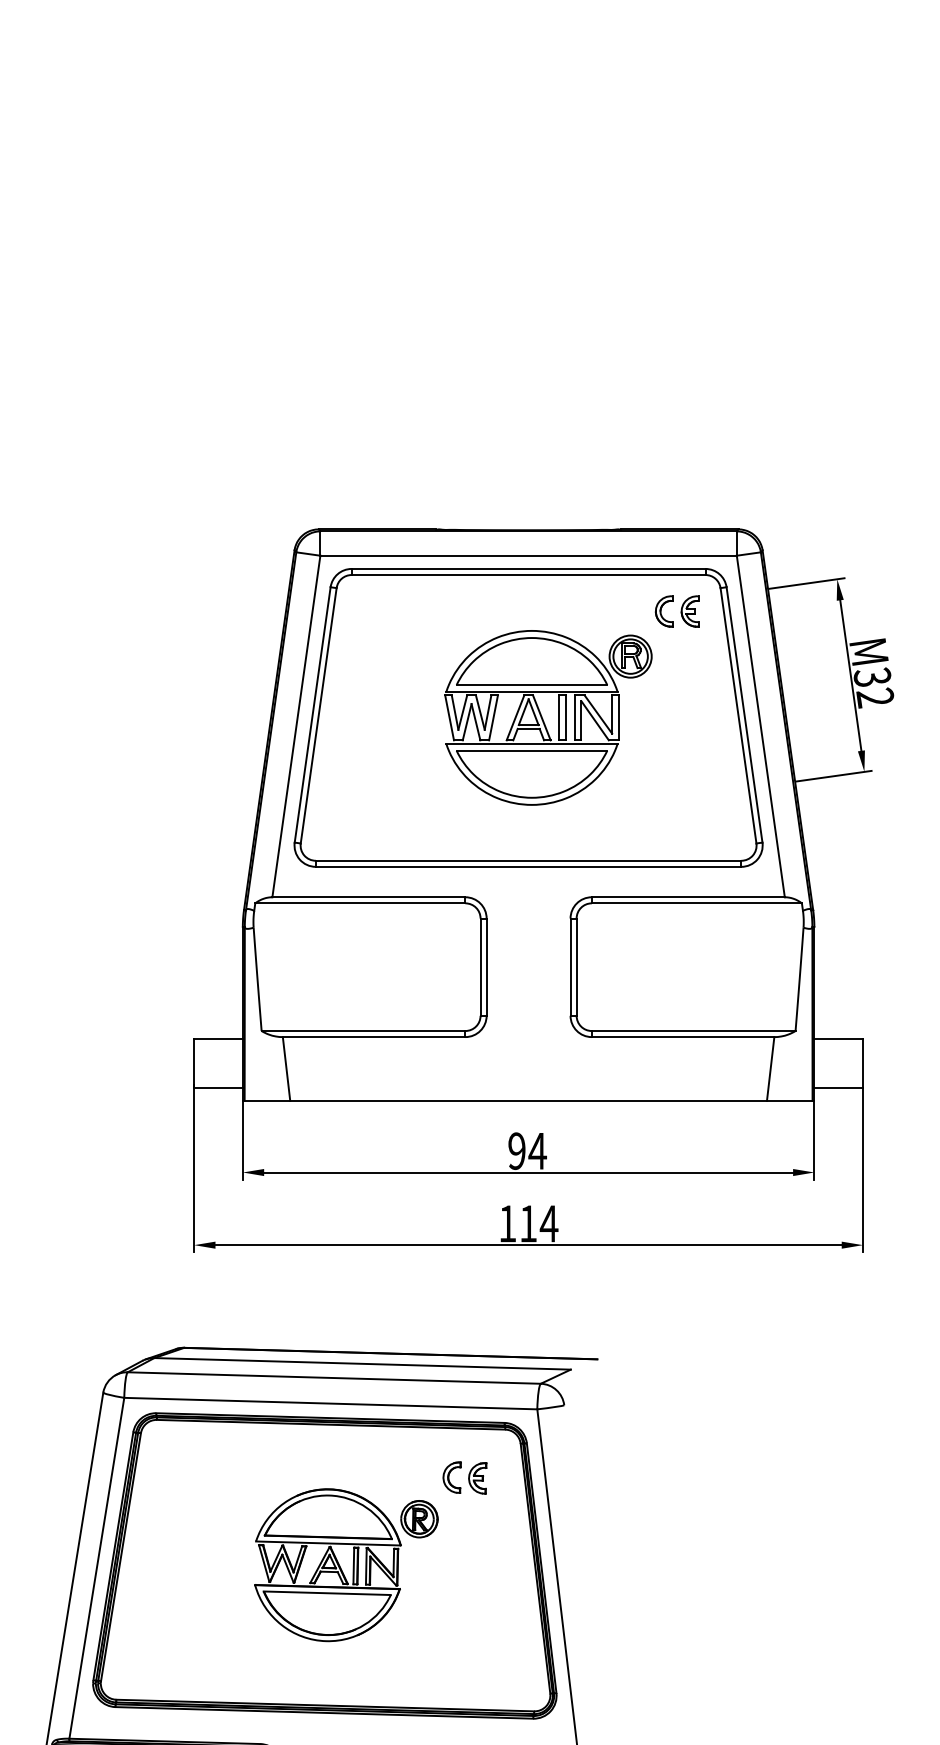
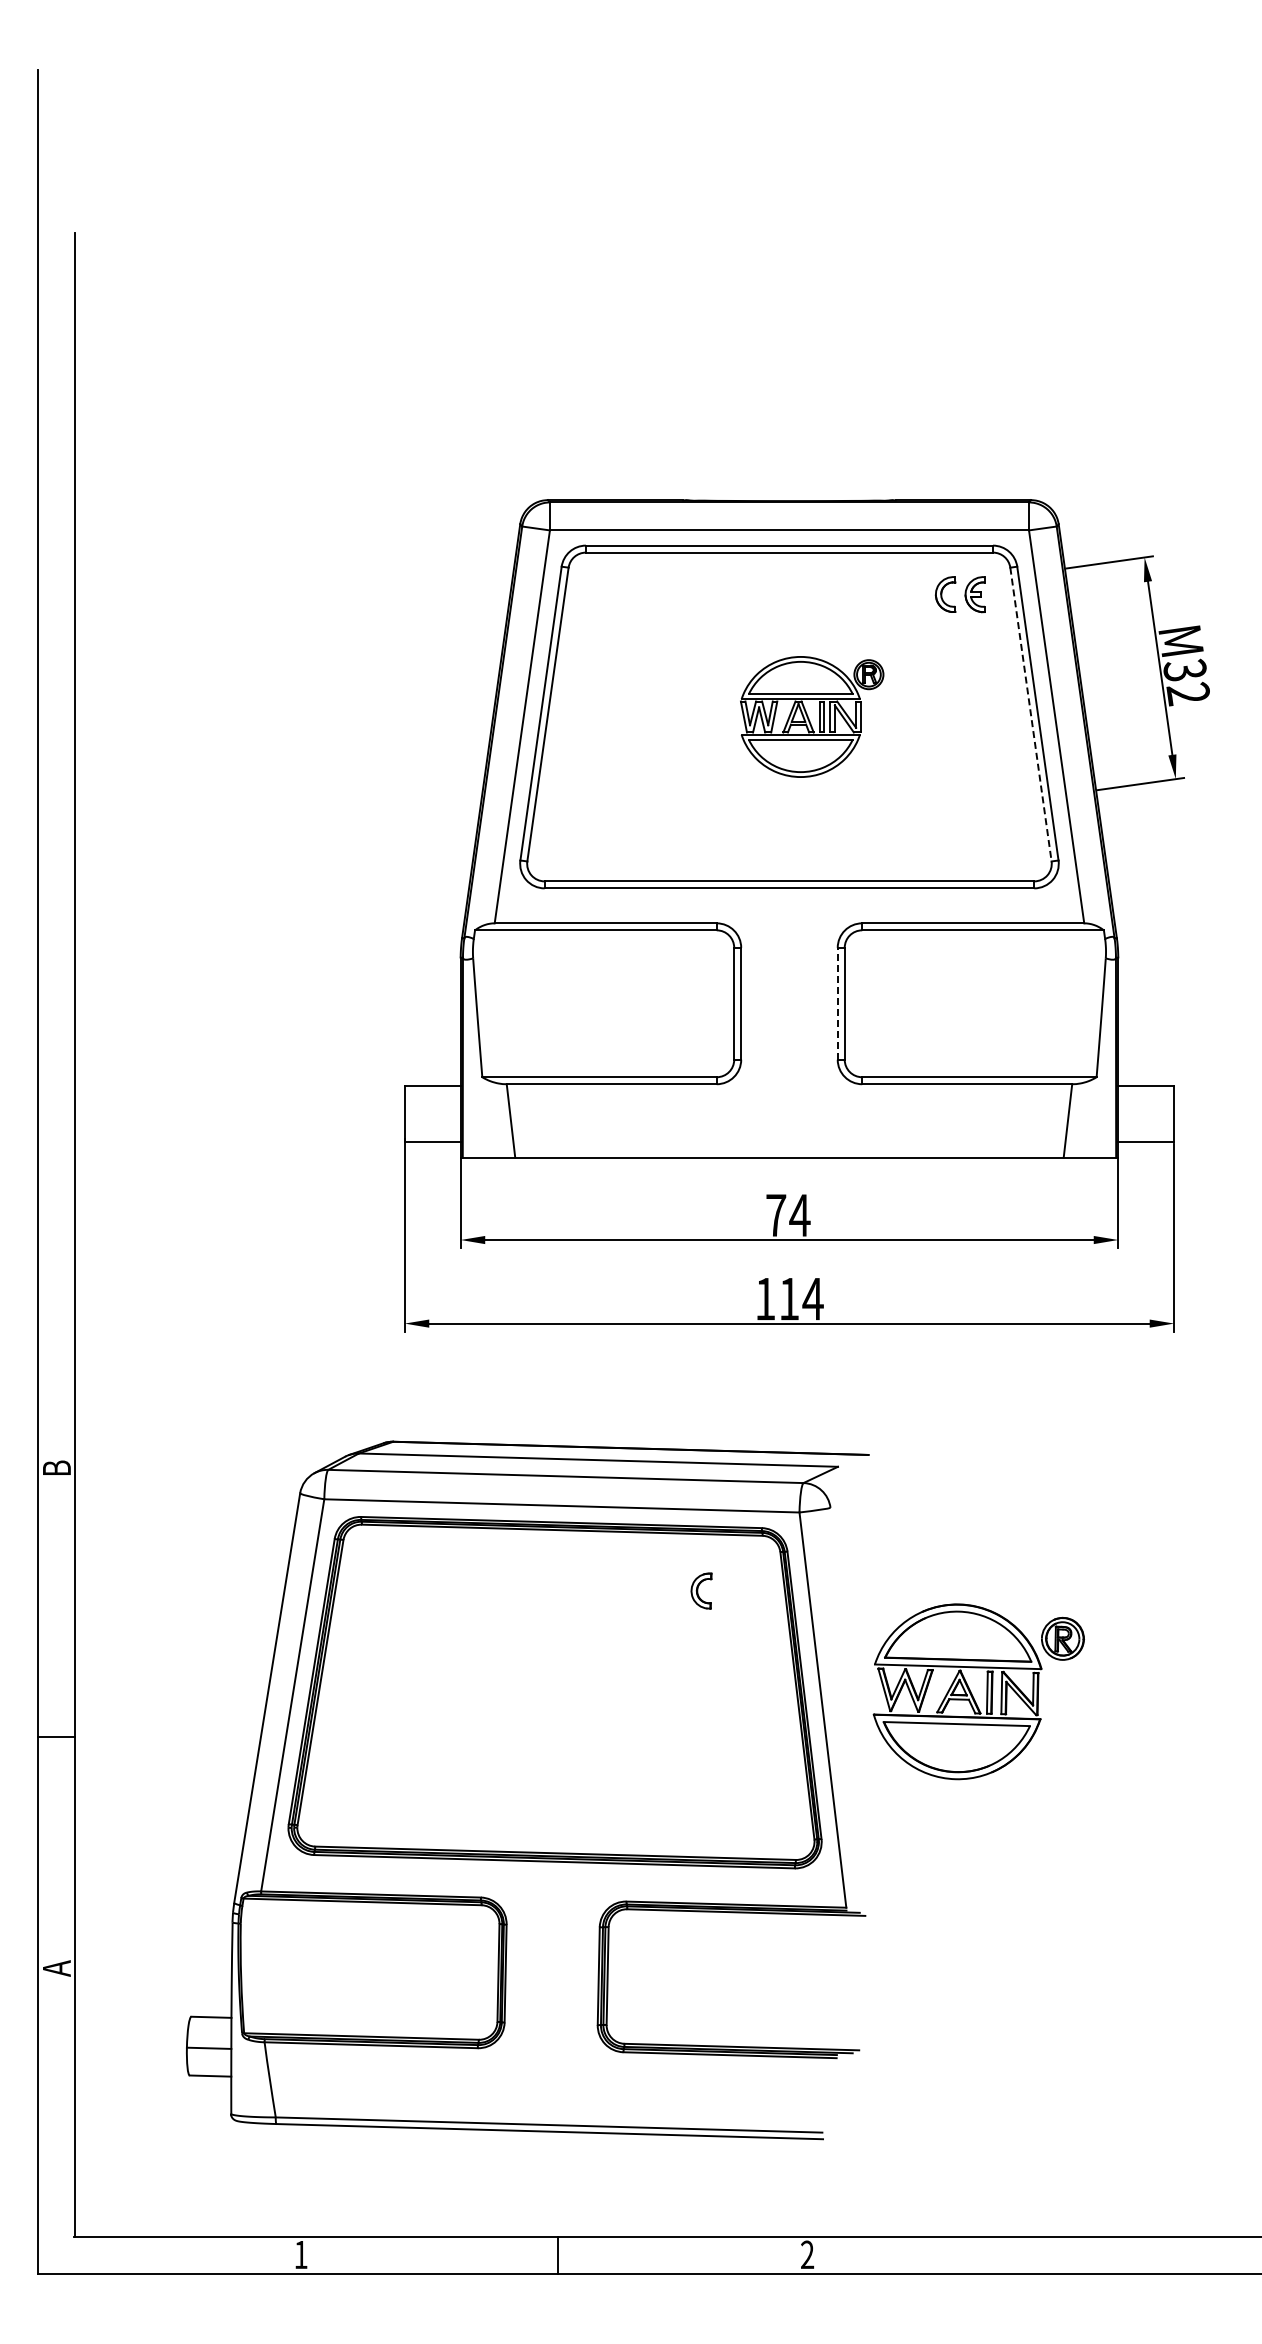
line: (738, 716) -> (1031, 715), solid -> dashed
part: (547, 717) -> (811, 716), size x0.6
line: (570, 966) -> (837, 1003), solid -> dashed
text: (517, 1151) -> (776, 1215), 94 -> 74
part: (477, 1478) -> (730, 1591), removed
part: (340, 1566) -> (972, 1693), moved

